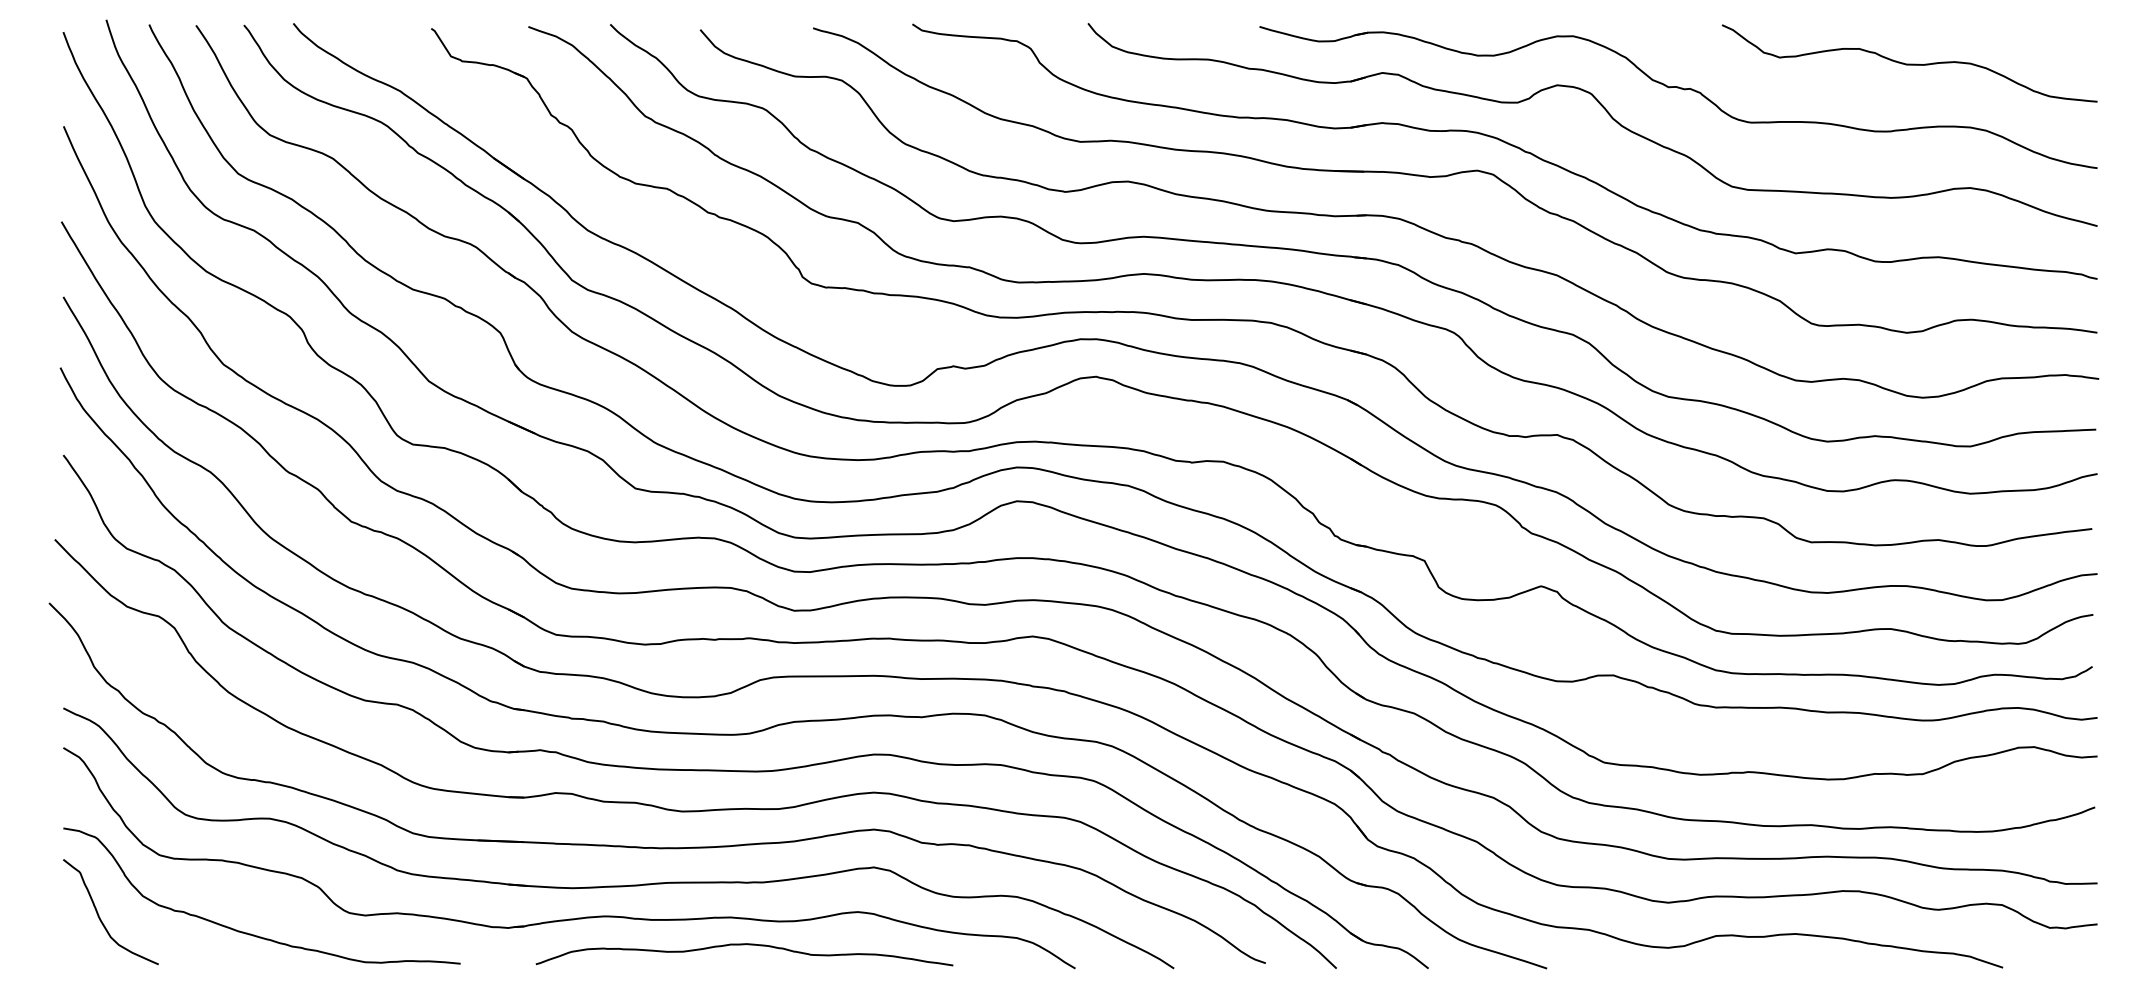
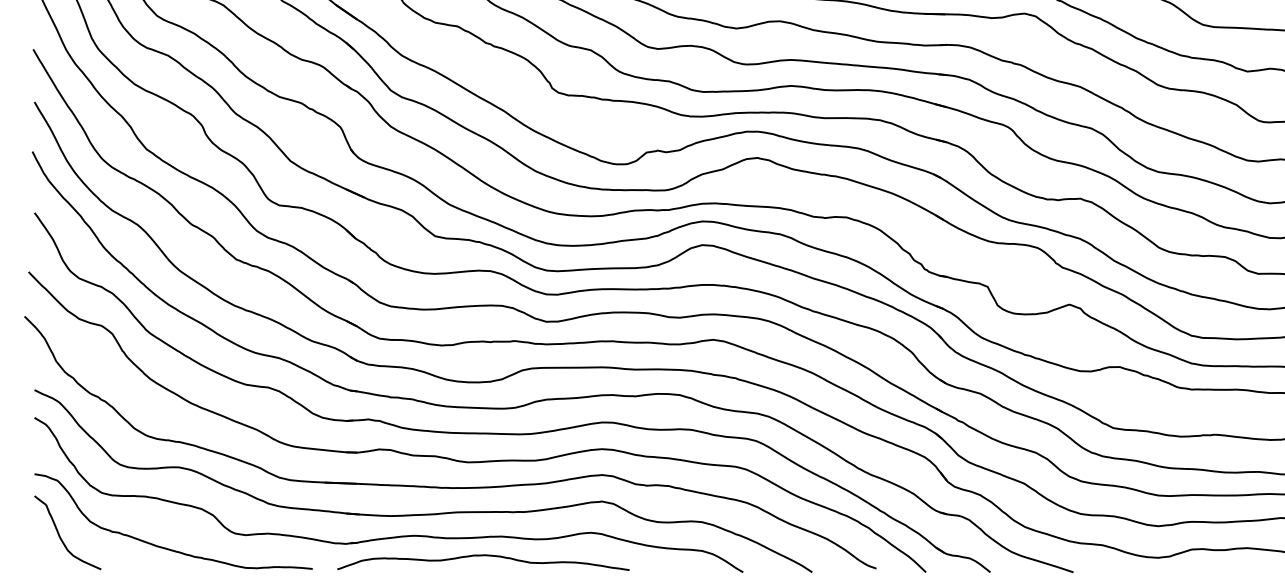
curve: (744, 945) -> (483, 556), moved

